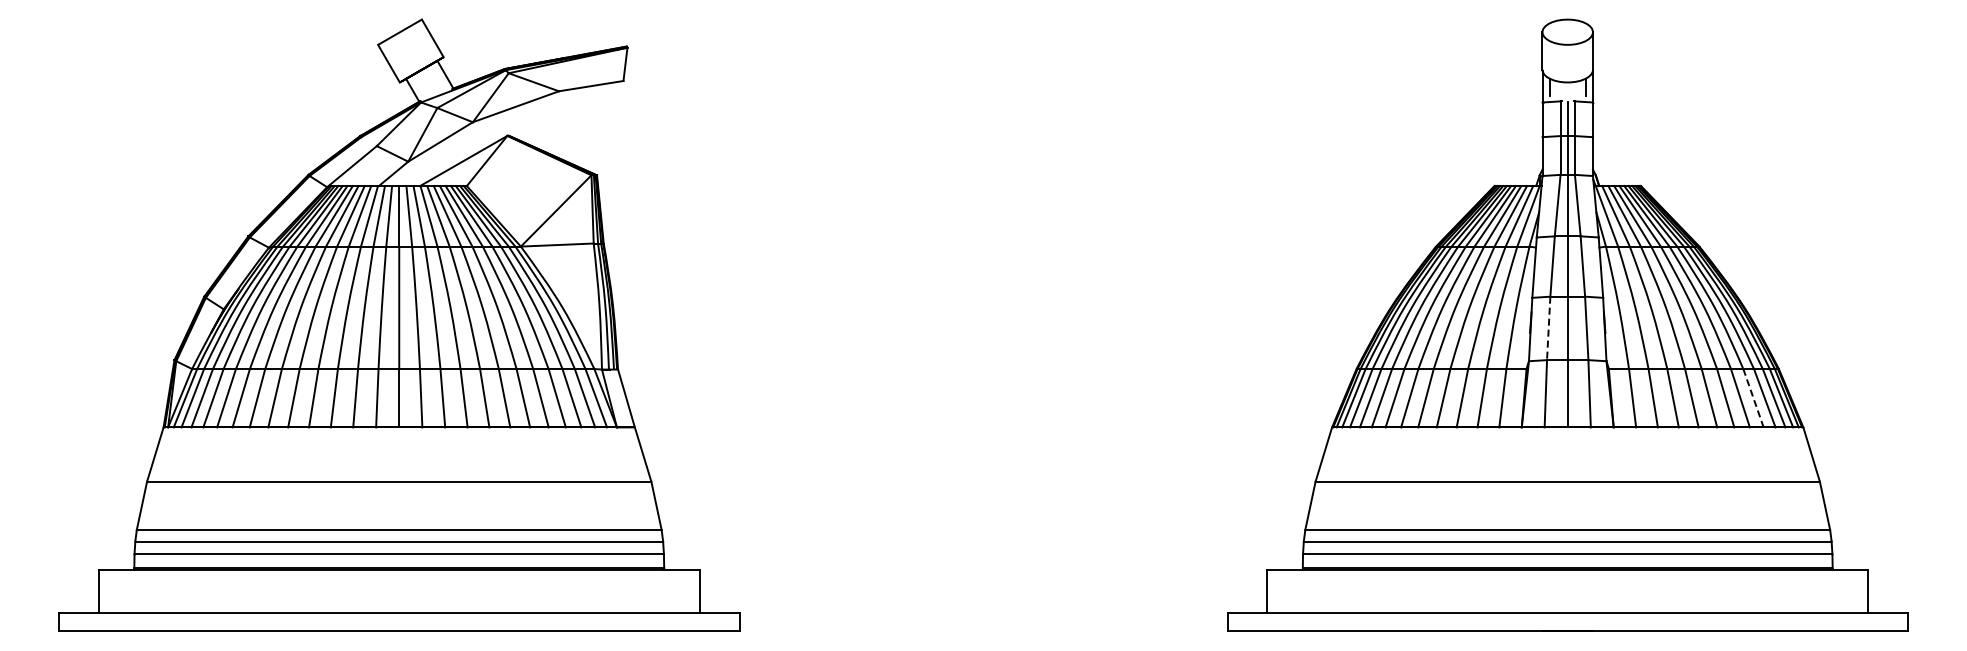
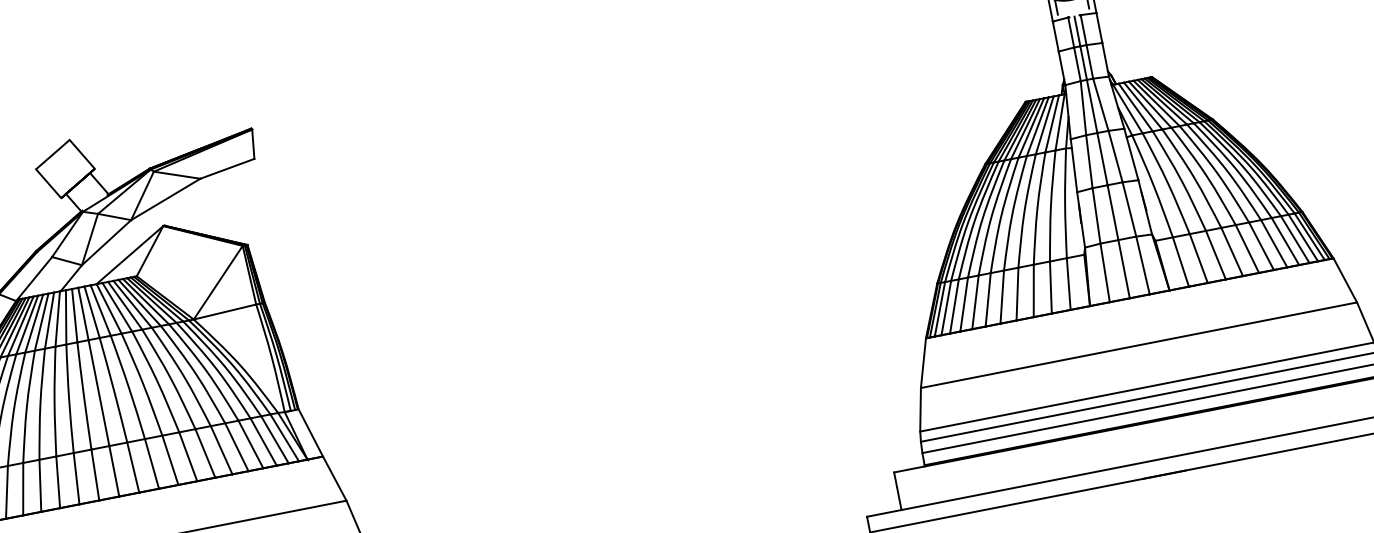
line: (1548, 328) -> (1096, 216), dashed -> solid
line: (1753, 398) -> (1285, 241), dashed -> solid

